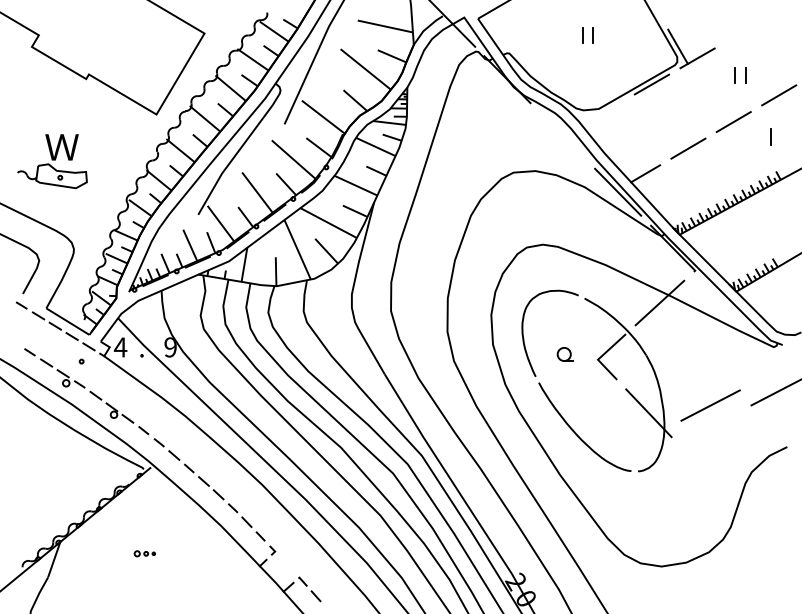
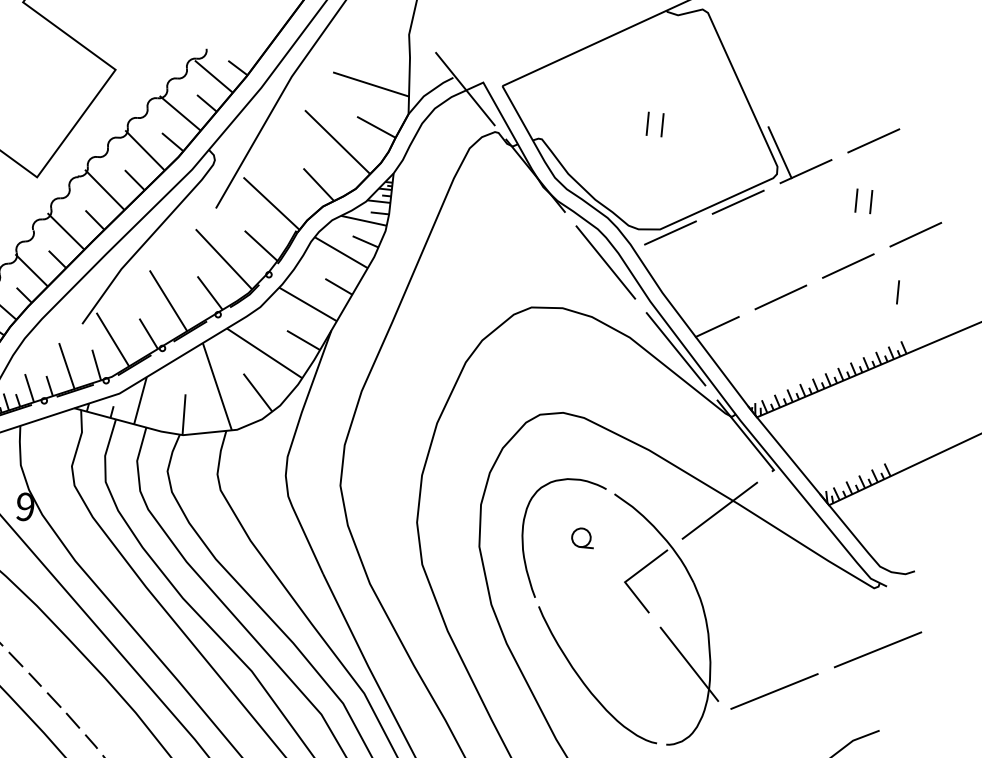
line: (743, 31) -> (874, 140), added
line: (606, 110) -> (670, 232), added
line: (562, 135) -> (605, 261), added
part: (564, 354) -> (581, 537), moved
line: (710, 405) -> (774, 691), moved

